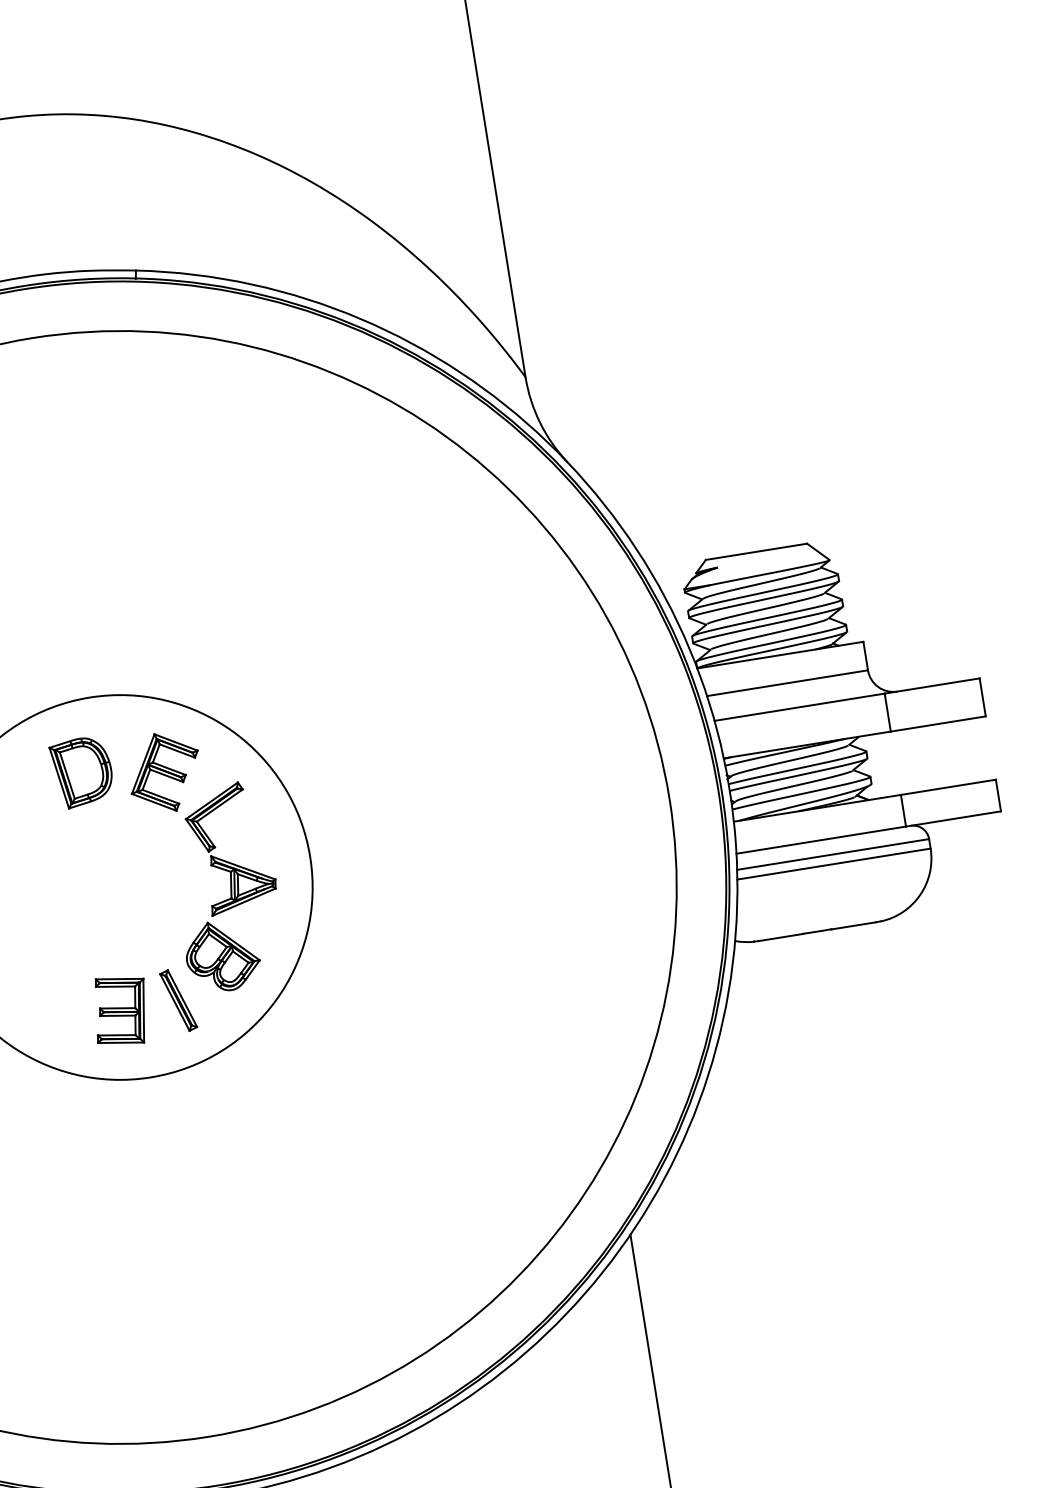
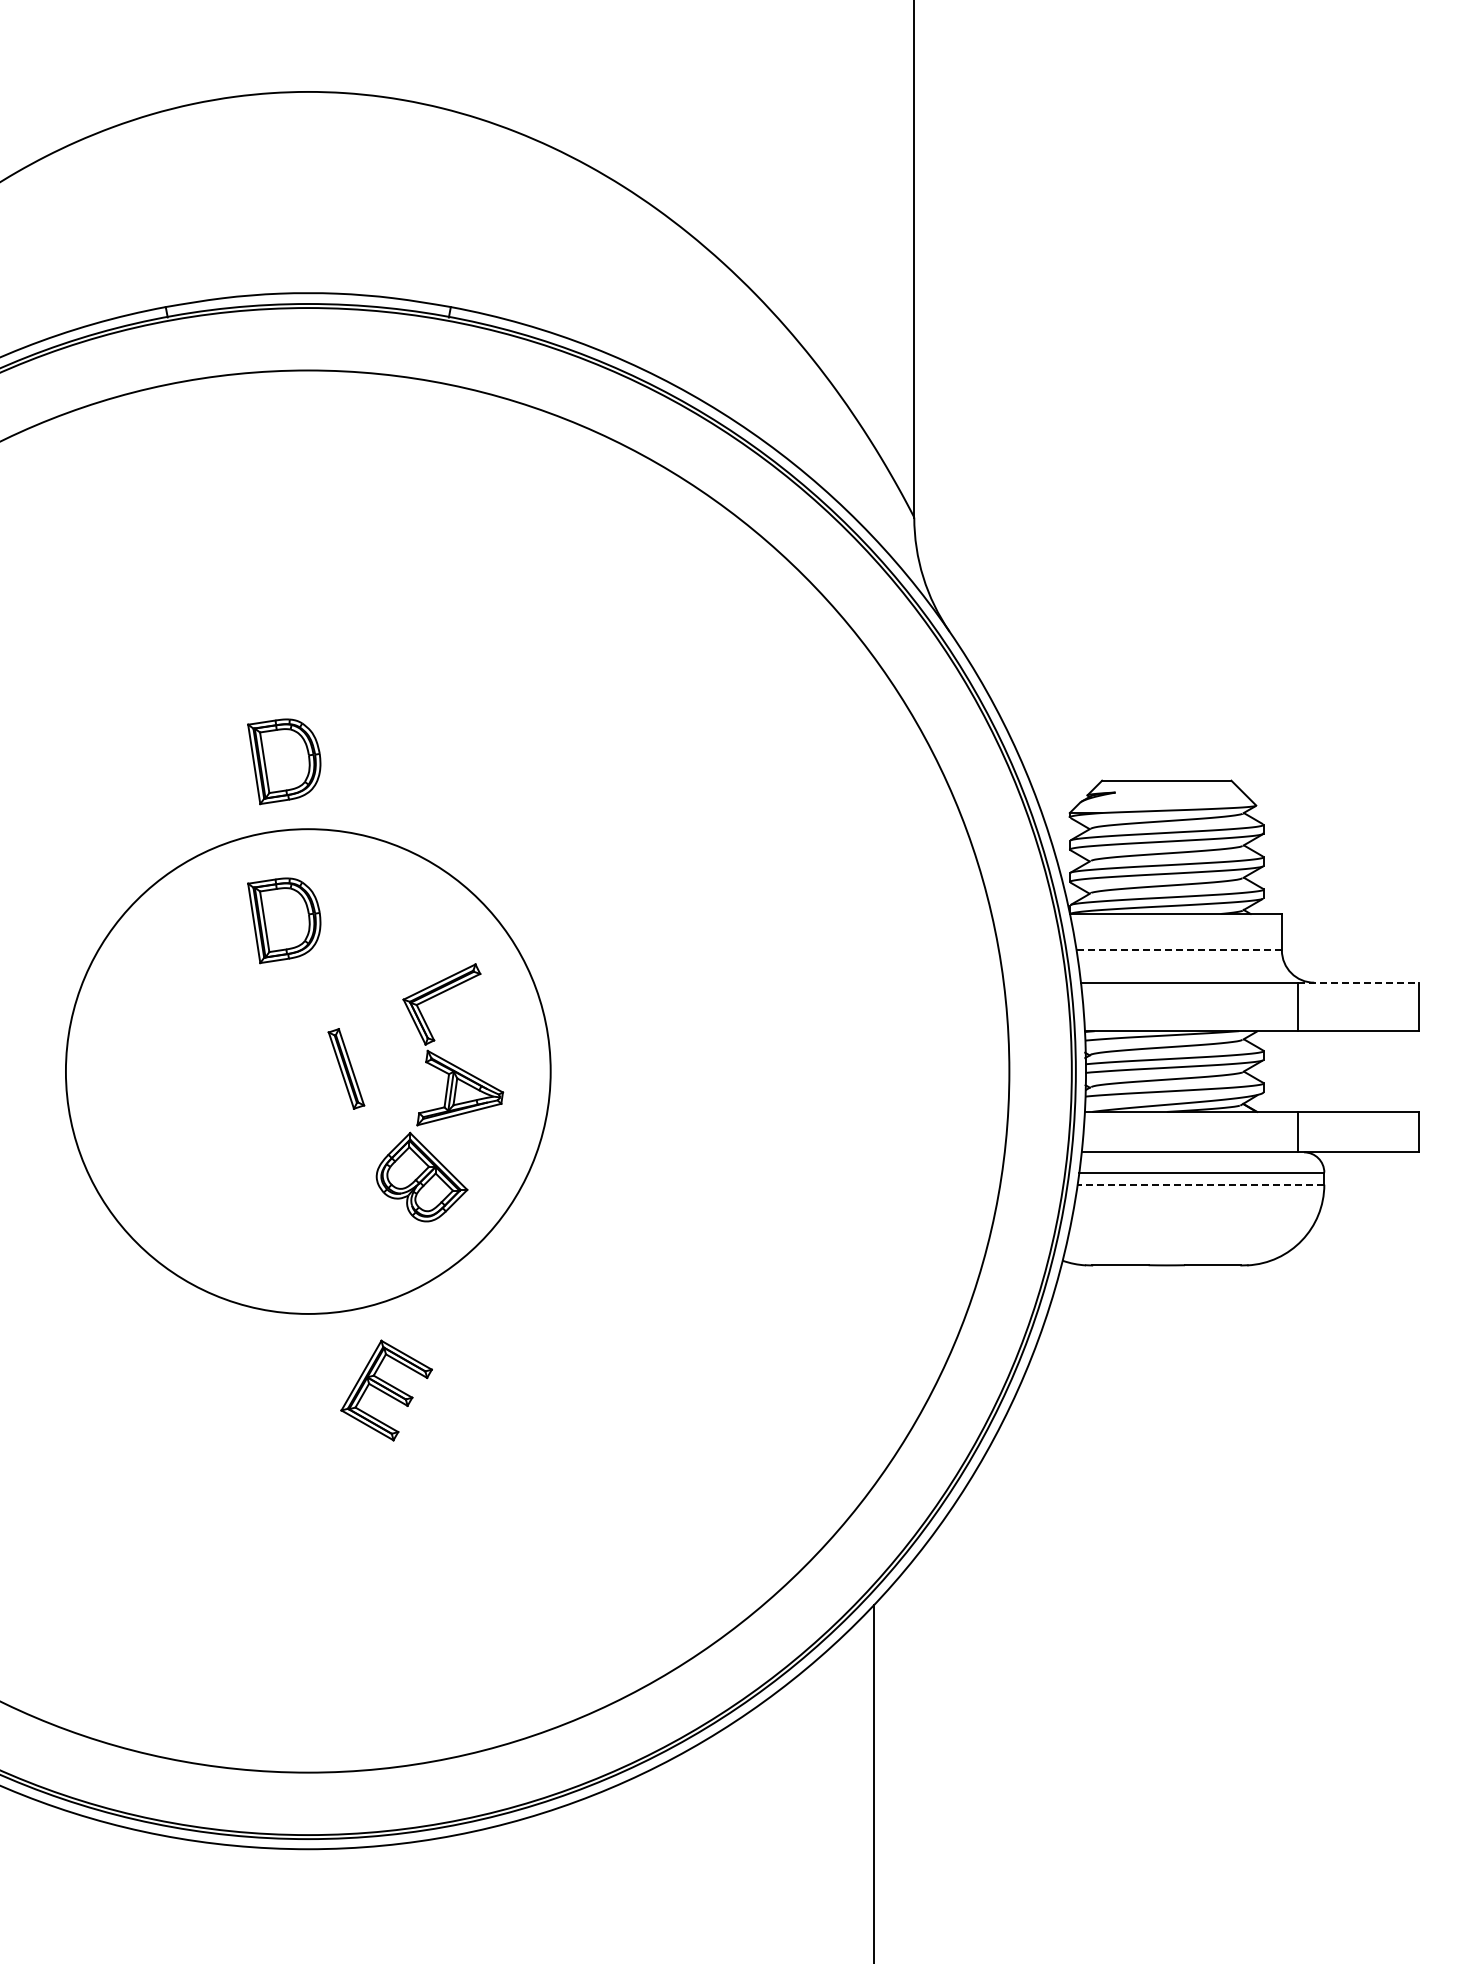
part: (62, 647) -> (284, 761), added
line: (787, 683) -> (1179, 950), solid -> dashed
line: (932, 685) -> (1358, 982), solid -> dashed
part: (164, 772) -> (386, 1390), moved
line: (833, 864) -> (1200, 1184), solid -> dashed
part: (178, 1000) -> (346, 1068), moved
part: (120, 1011) -> (283, 1225), removed

